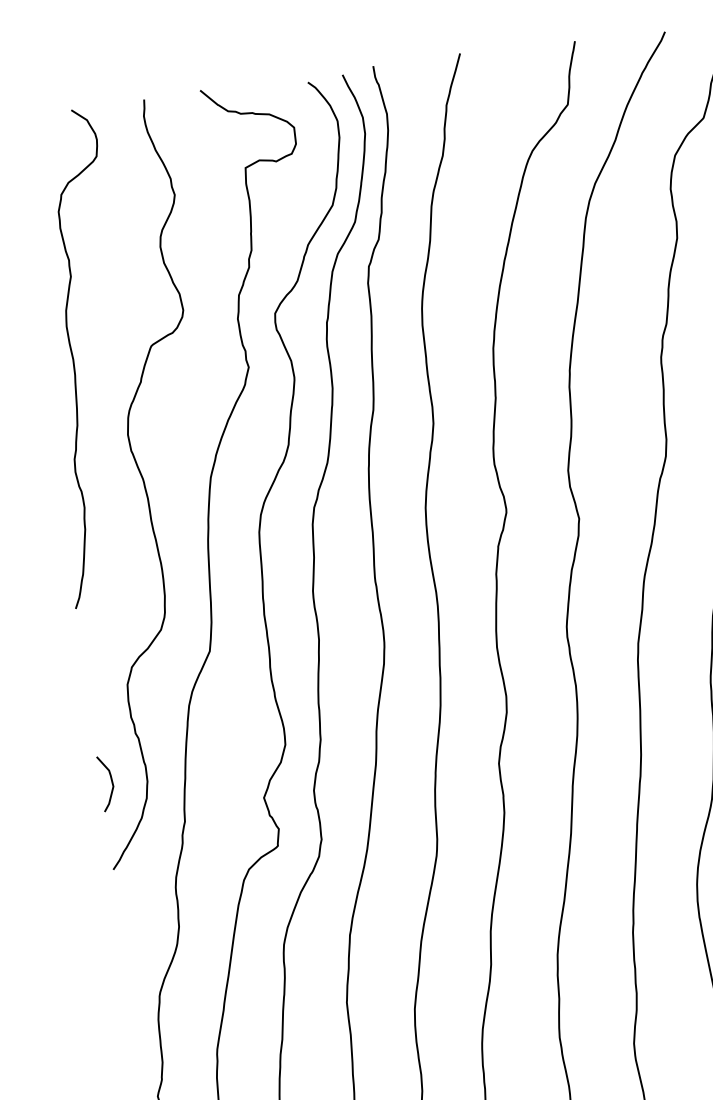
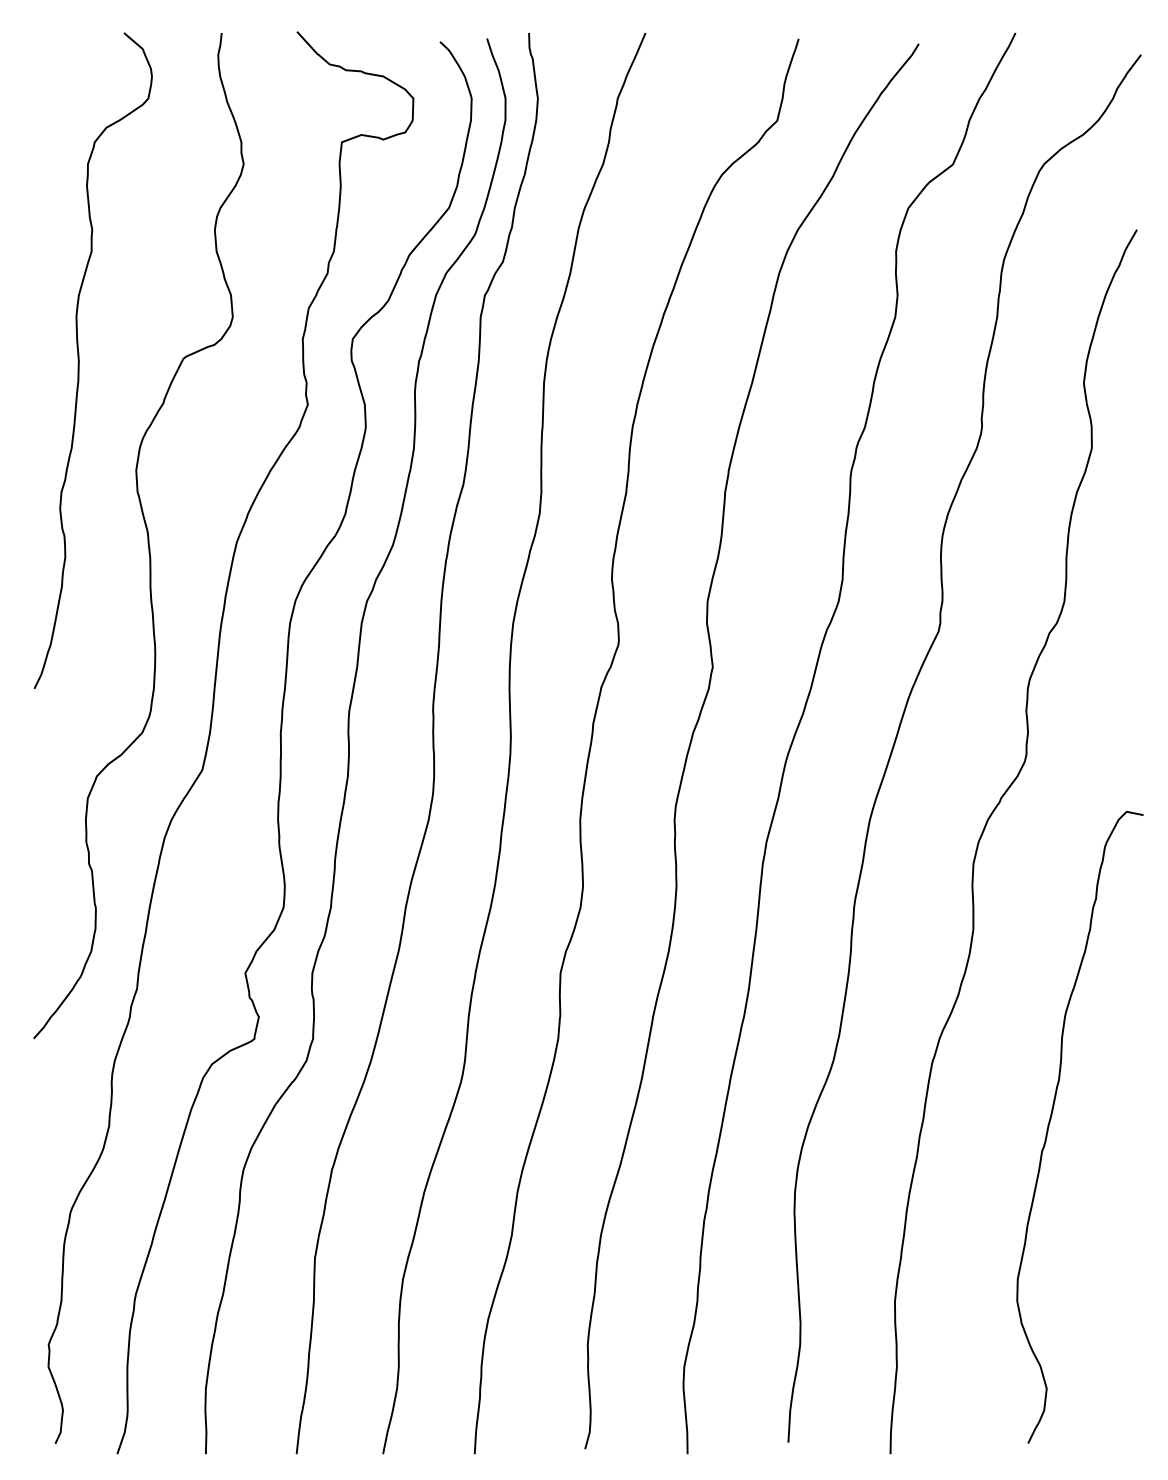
curve: (111, 783) -> (48, 924), removed

